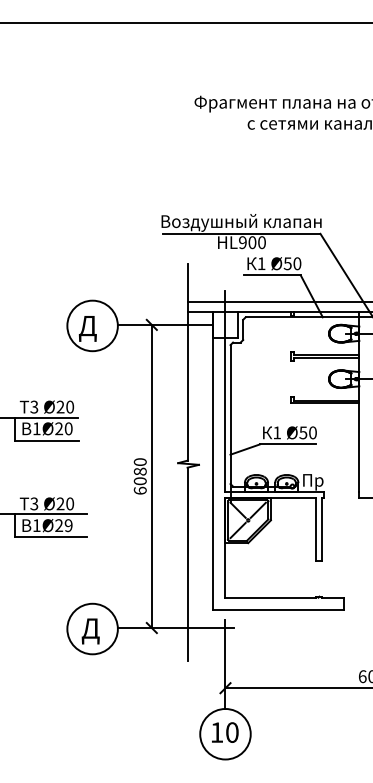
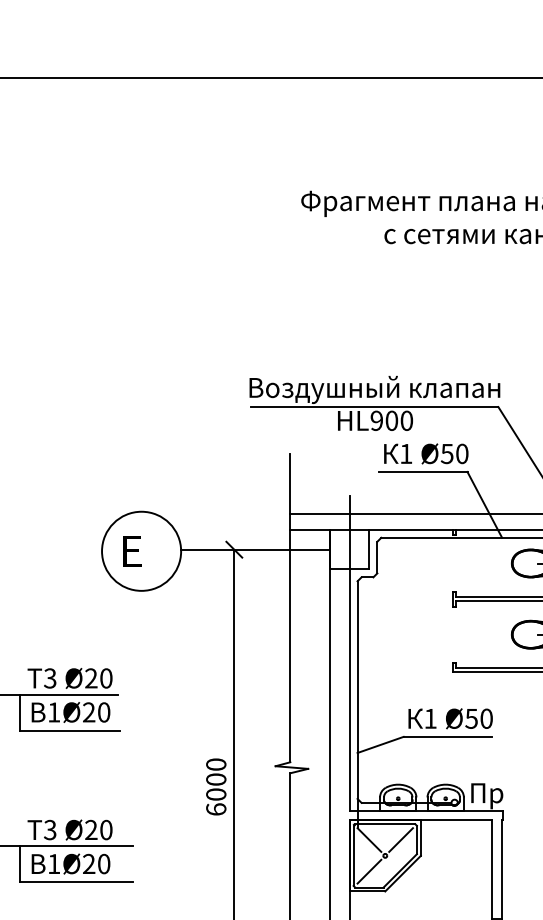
text: (87, 328) -> (133, 555), Д -> Е
text: (140, 471) -> (216, 779), 6080 -> 6000
text: (68, 525) -> (103, 863), 29 -> 20

